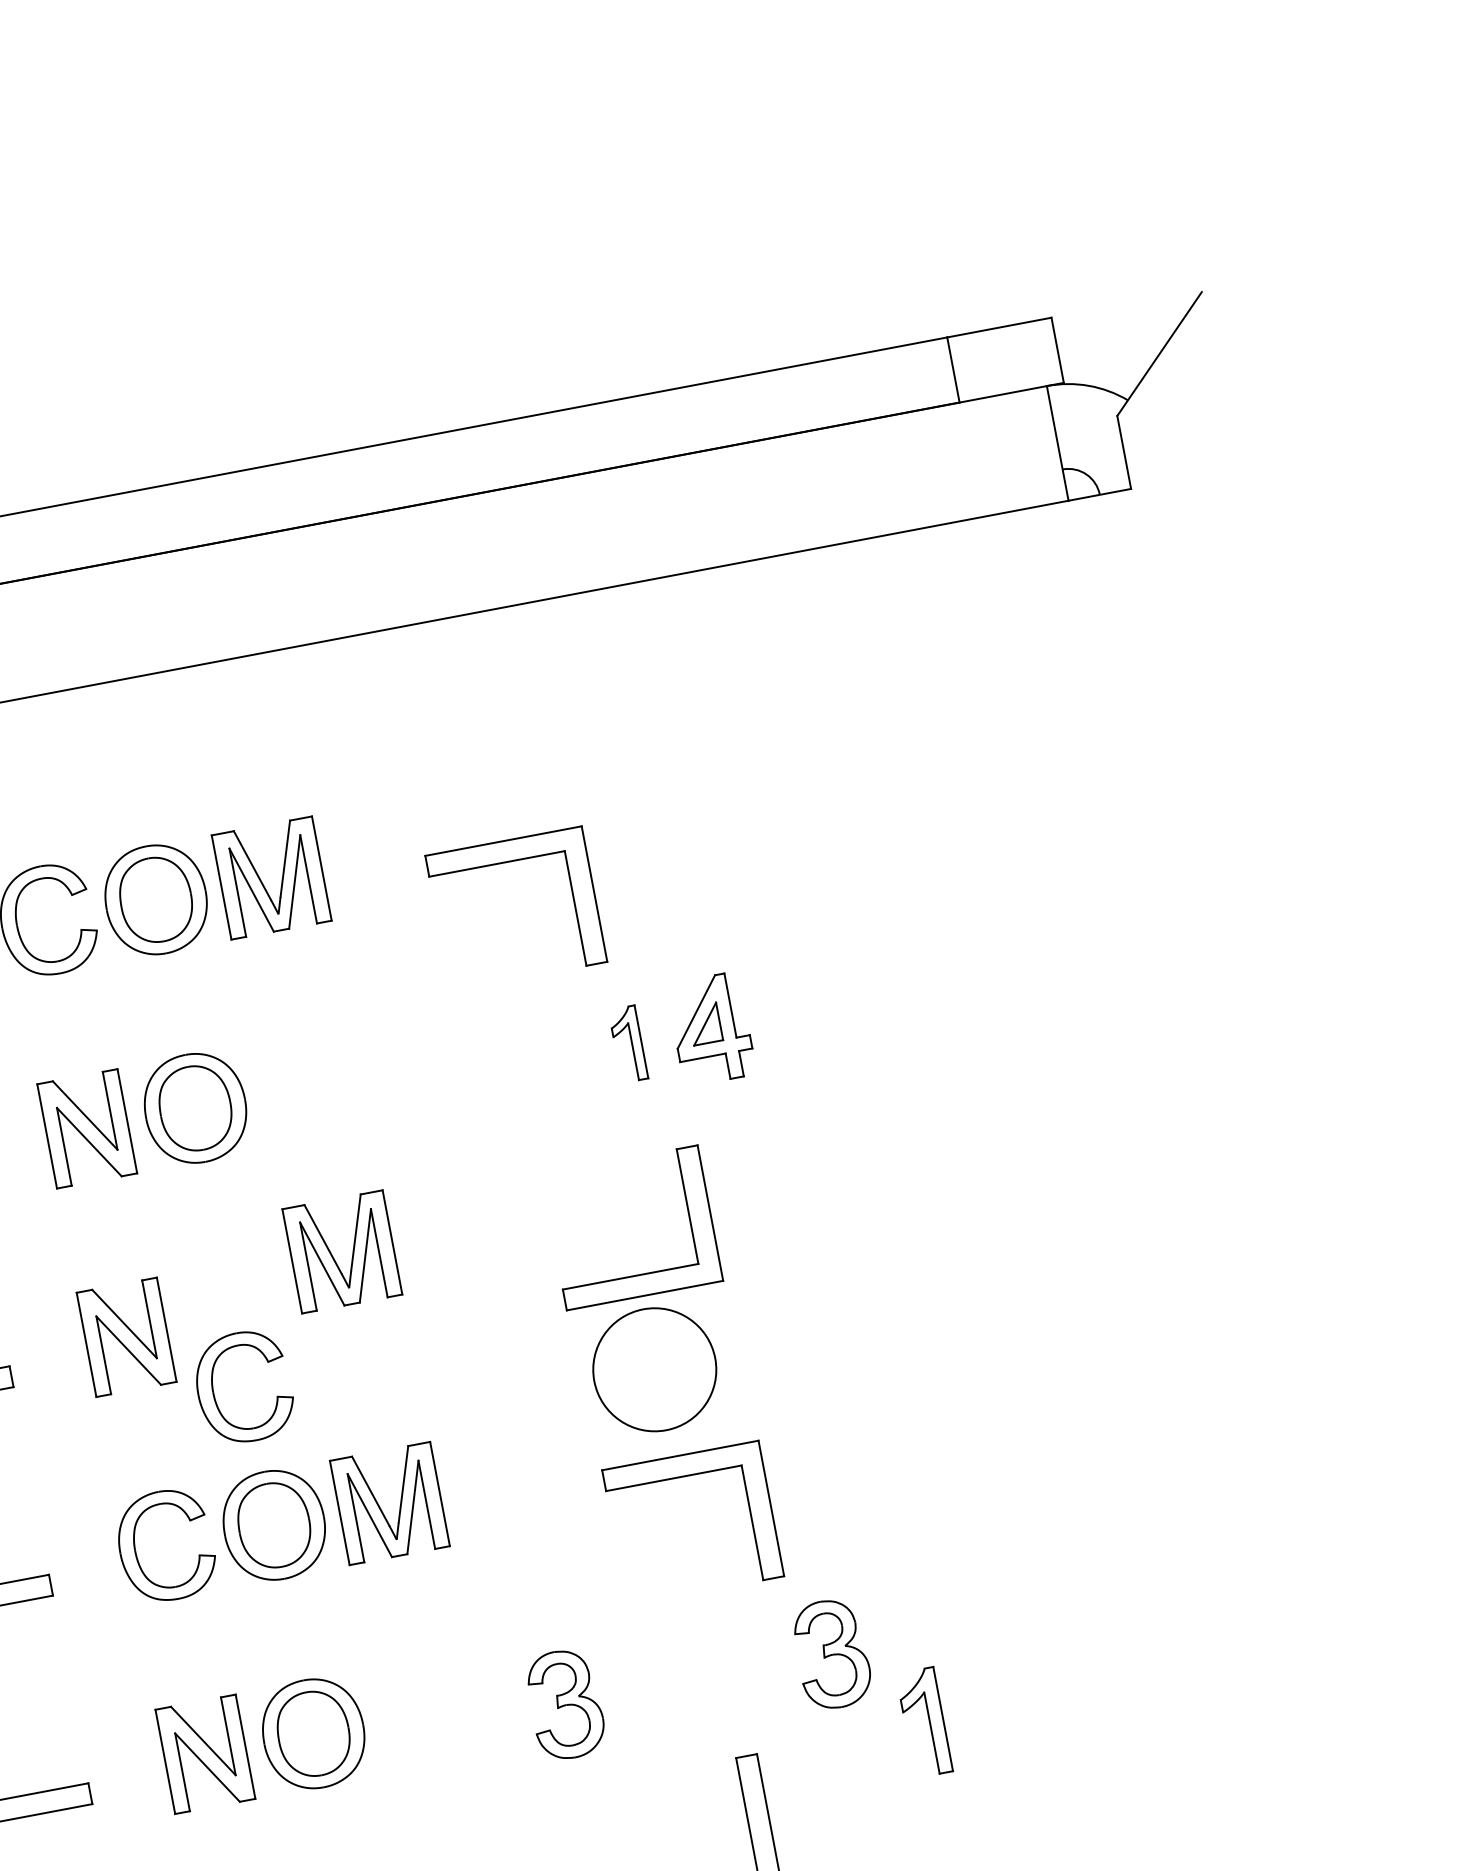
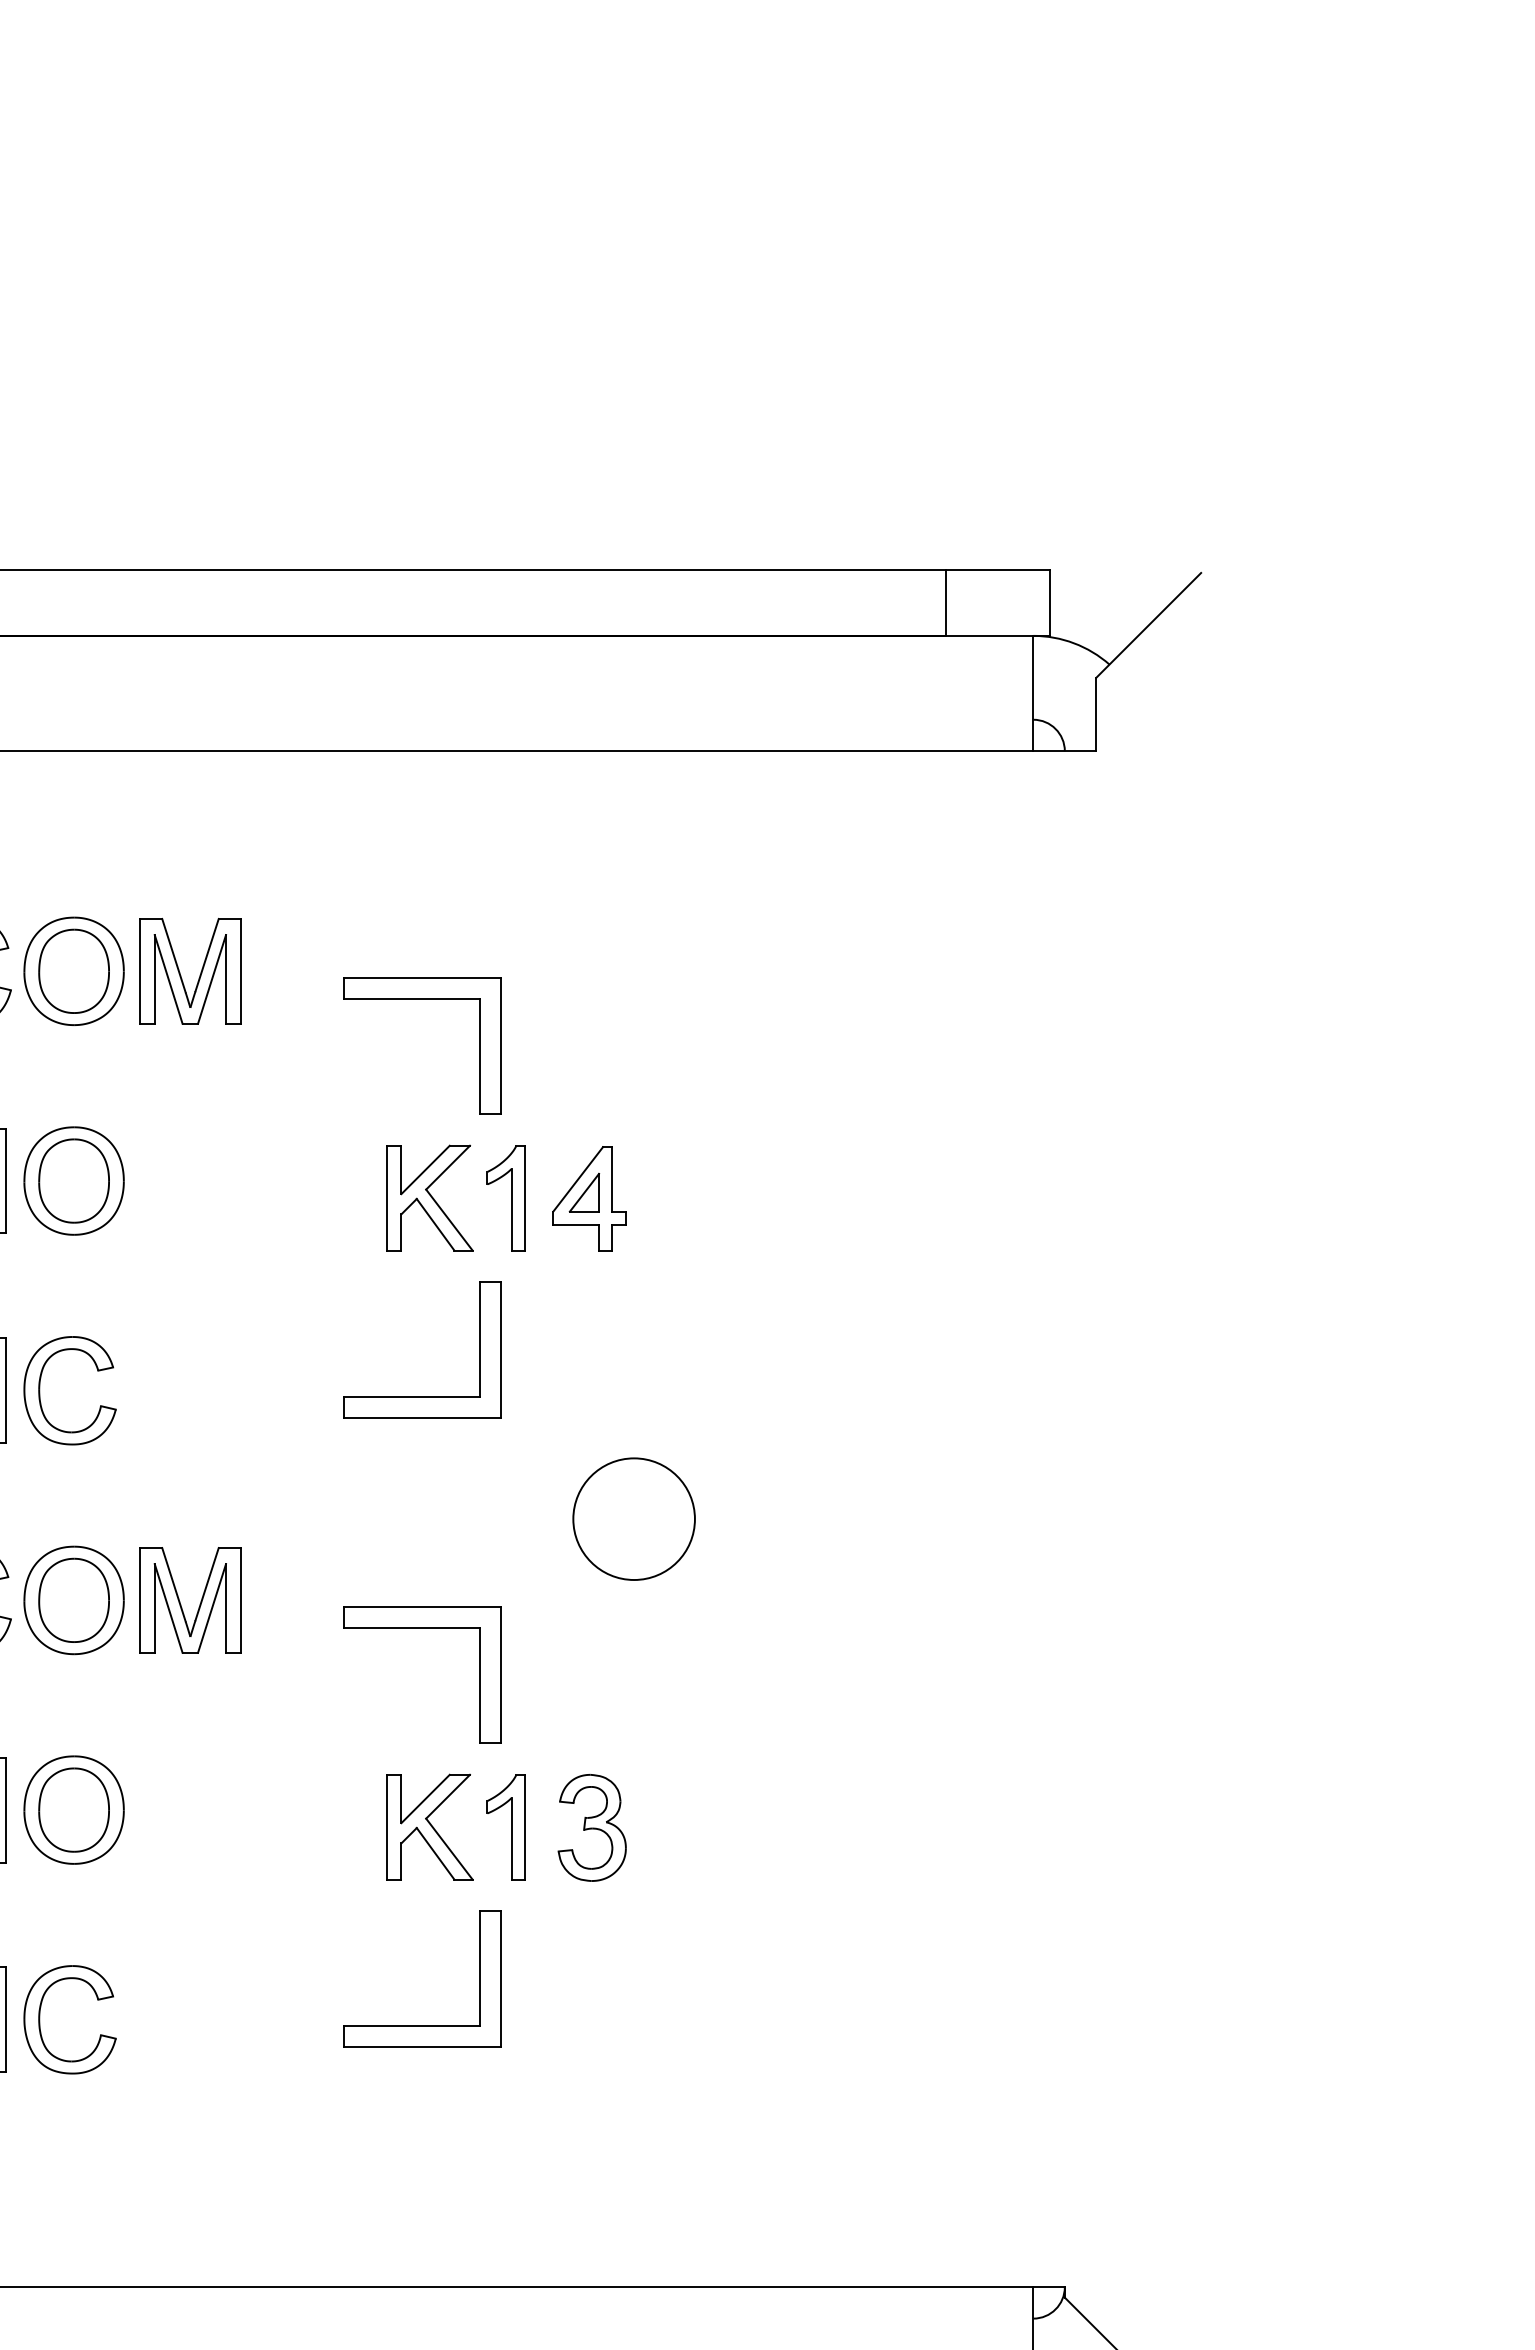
part: (627, 1044) -> (505, 1198), size x1.43
part: (551, 1057) -> (429, 1197), added
part: (334, 1257) -> (181, 1351), removed
part: (641, 1273) -> (422, 1396), moved
circle: (654, 1369) -> (633, 1518), moved
part: (214, 1392) -> (40, 1390), moved
part: (684, 1476) -> (422, 1628), moved
part: (670, 1683) -> (429, 1826), added
part: (564, 1704) -> (323, 1827), removed
part: (923, 1722) -> (505, 1827), moved

